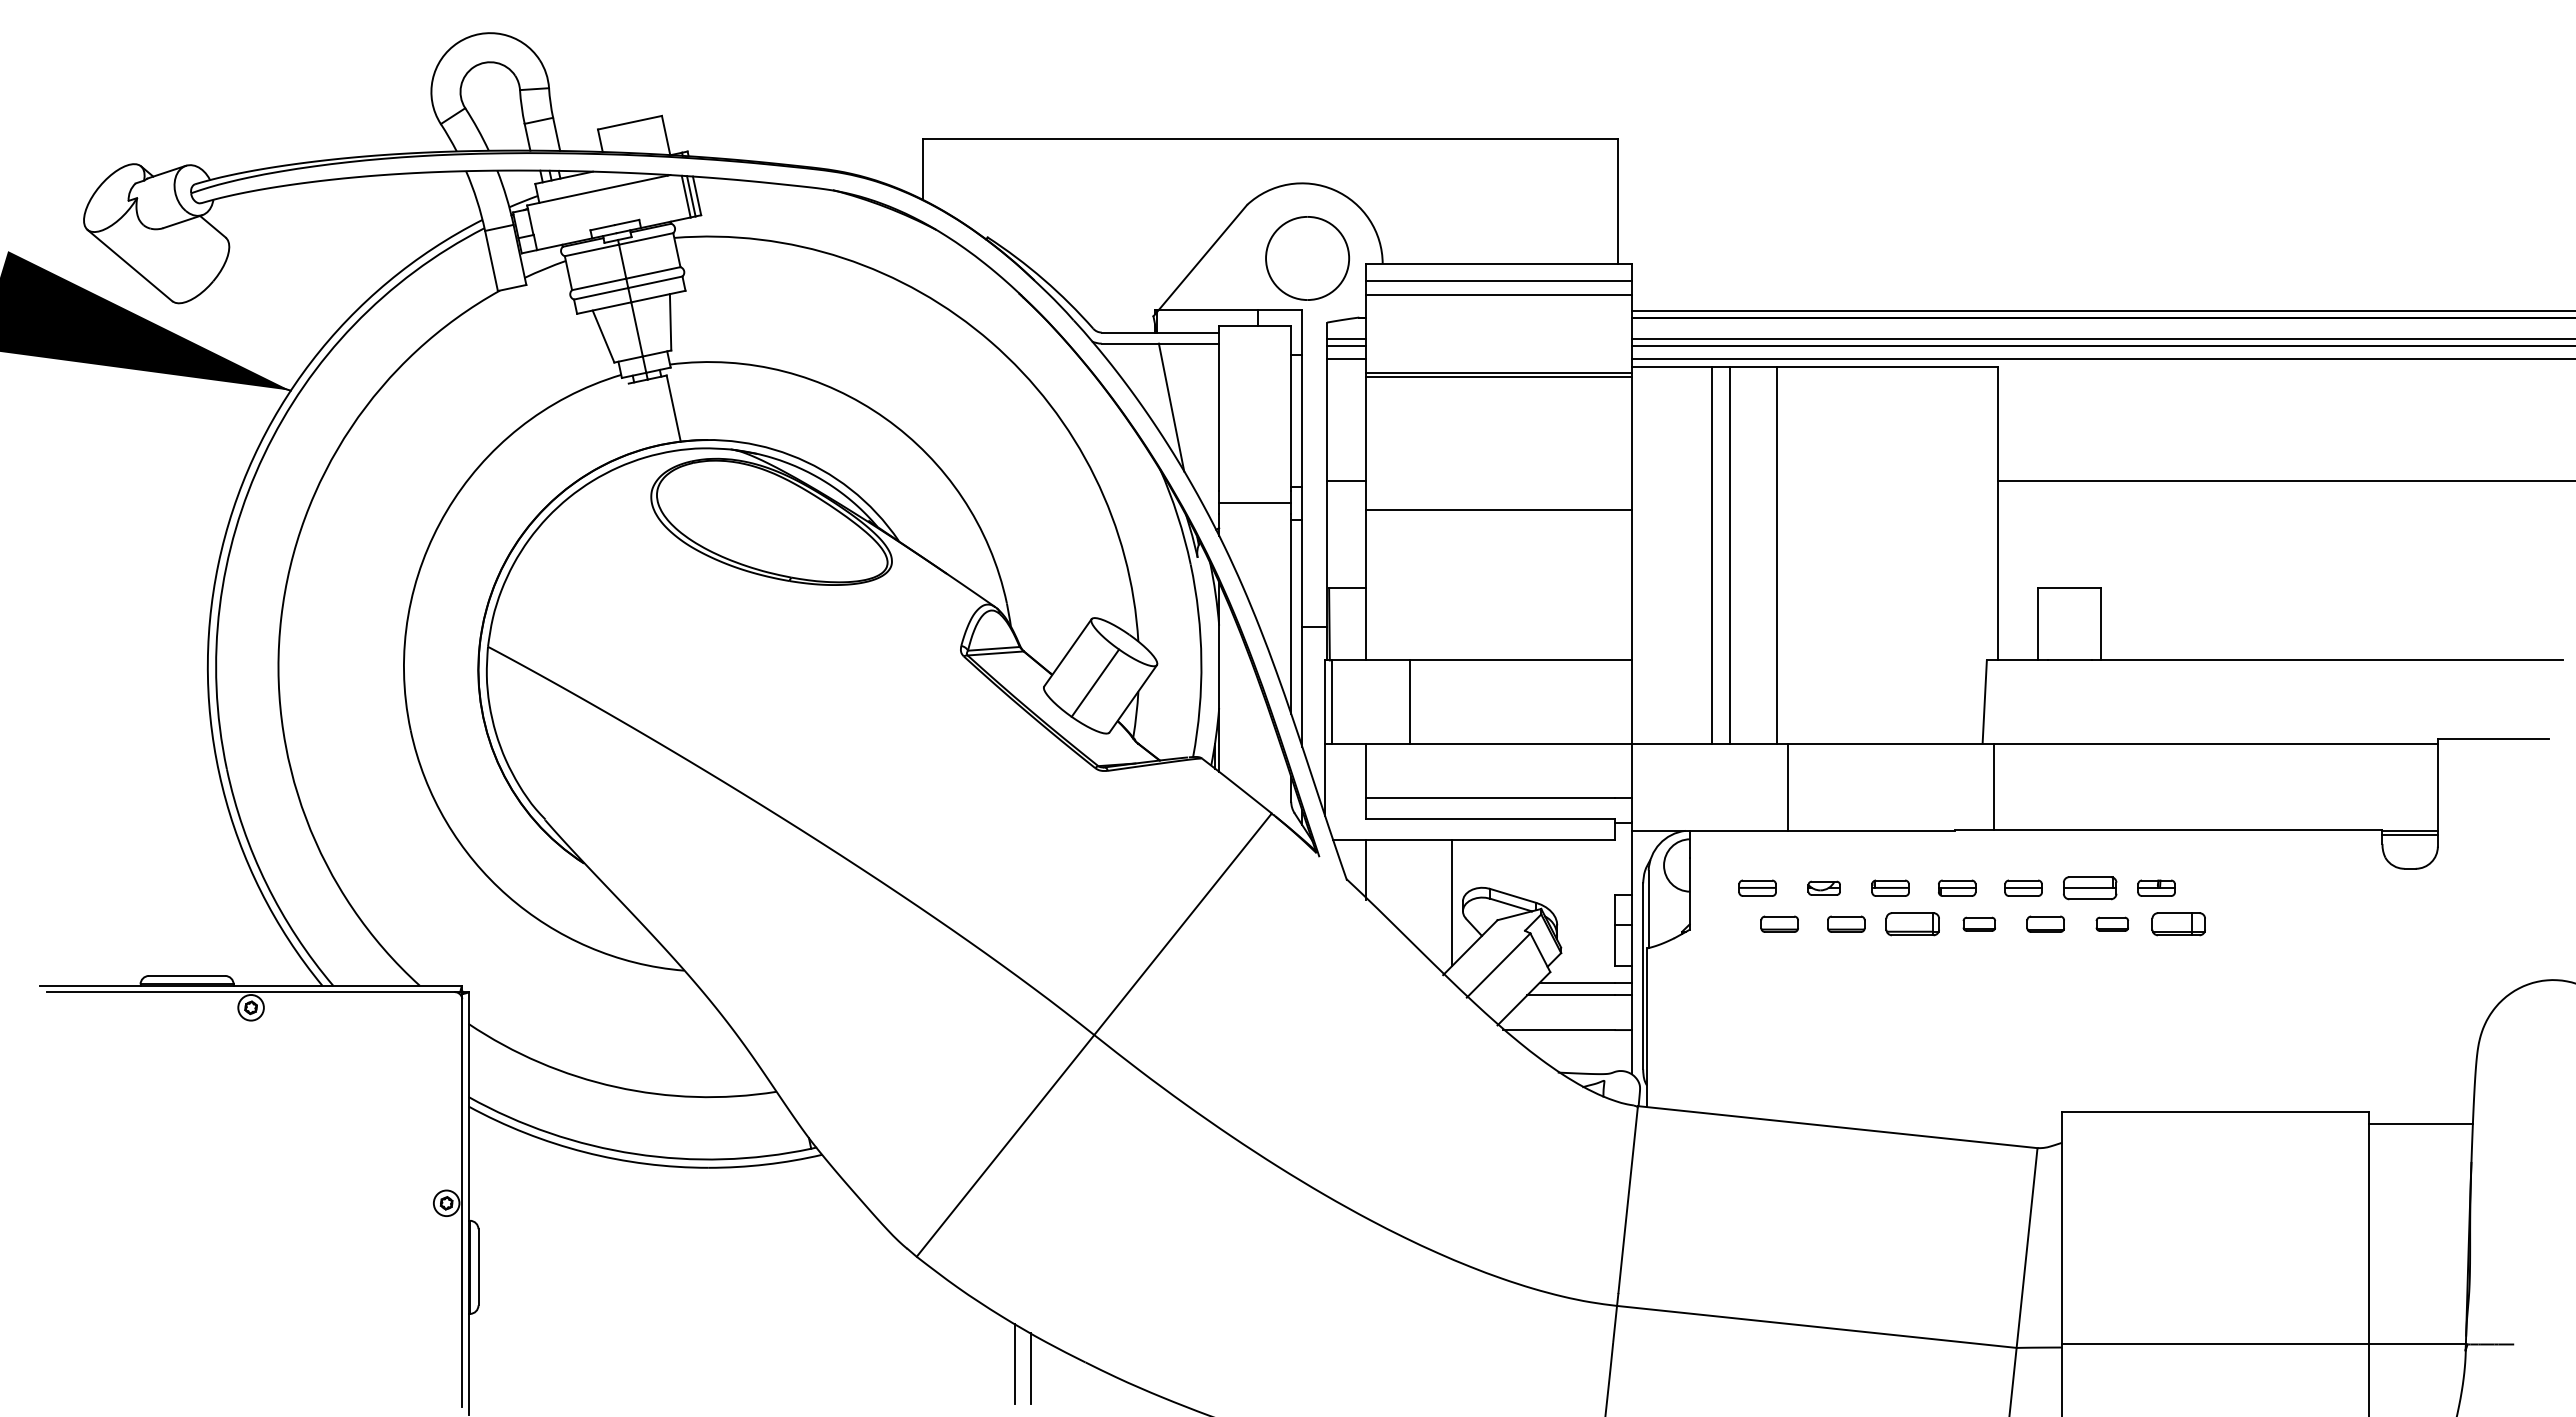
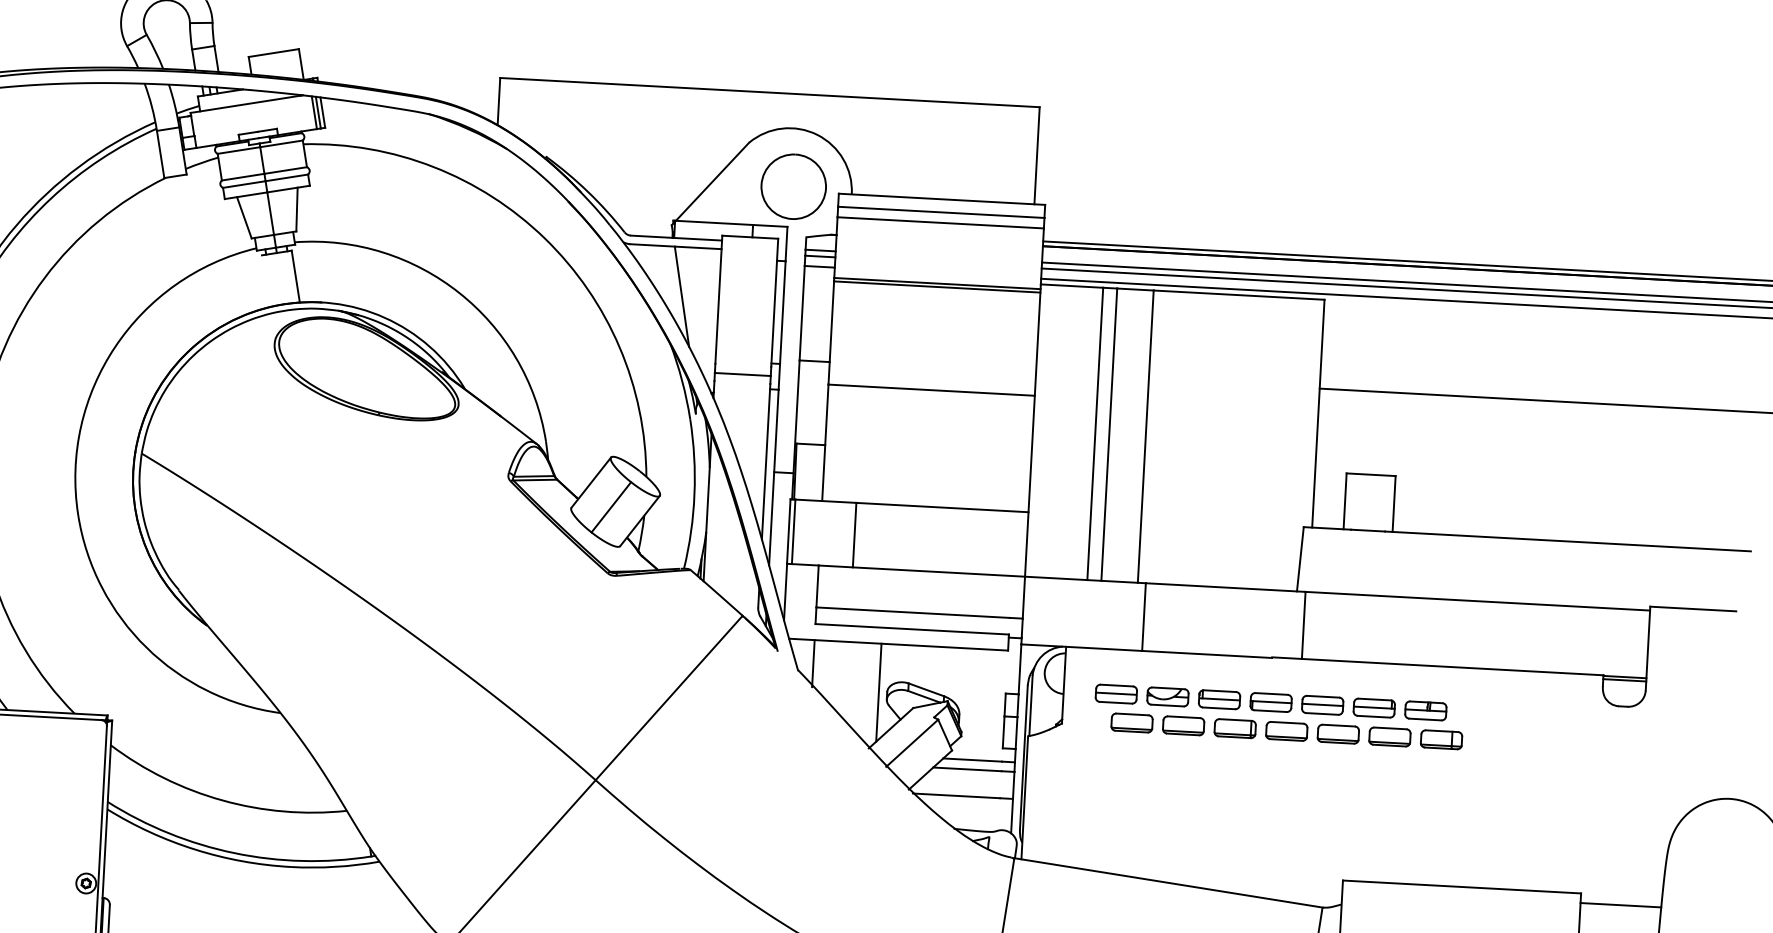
part: (1757, 888) -> (1116, 694), size x1.43
part: (1824, 888) -> (1168, 697), size x1.67
part: (1890, 888) -> (1219, 699), size x1.43
part: (1957, 888) -> (1271, 702), size x1.43
part: (2023, 888) -> (1322, 705), size x1.43
part: (2156, 888) -> (1425, 711), size x1.43
part: (1779, 924) -> (1131, 723), size x1.43
part: (1846, 924) -> (1183, 726), size x1.43
part: (1979, 924) -> (1286, 731), size x1.67
part: (2045, 924) -> (1338, 734), size x1.43
part: (2112, 924) -> (1390, 737), size x1.67

